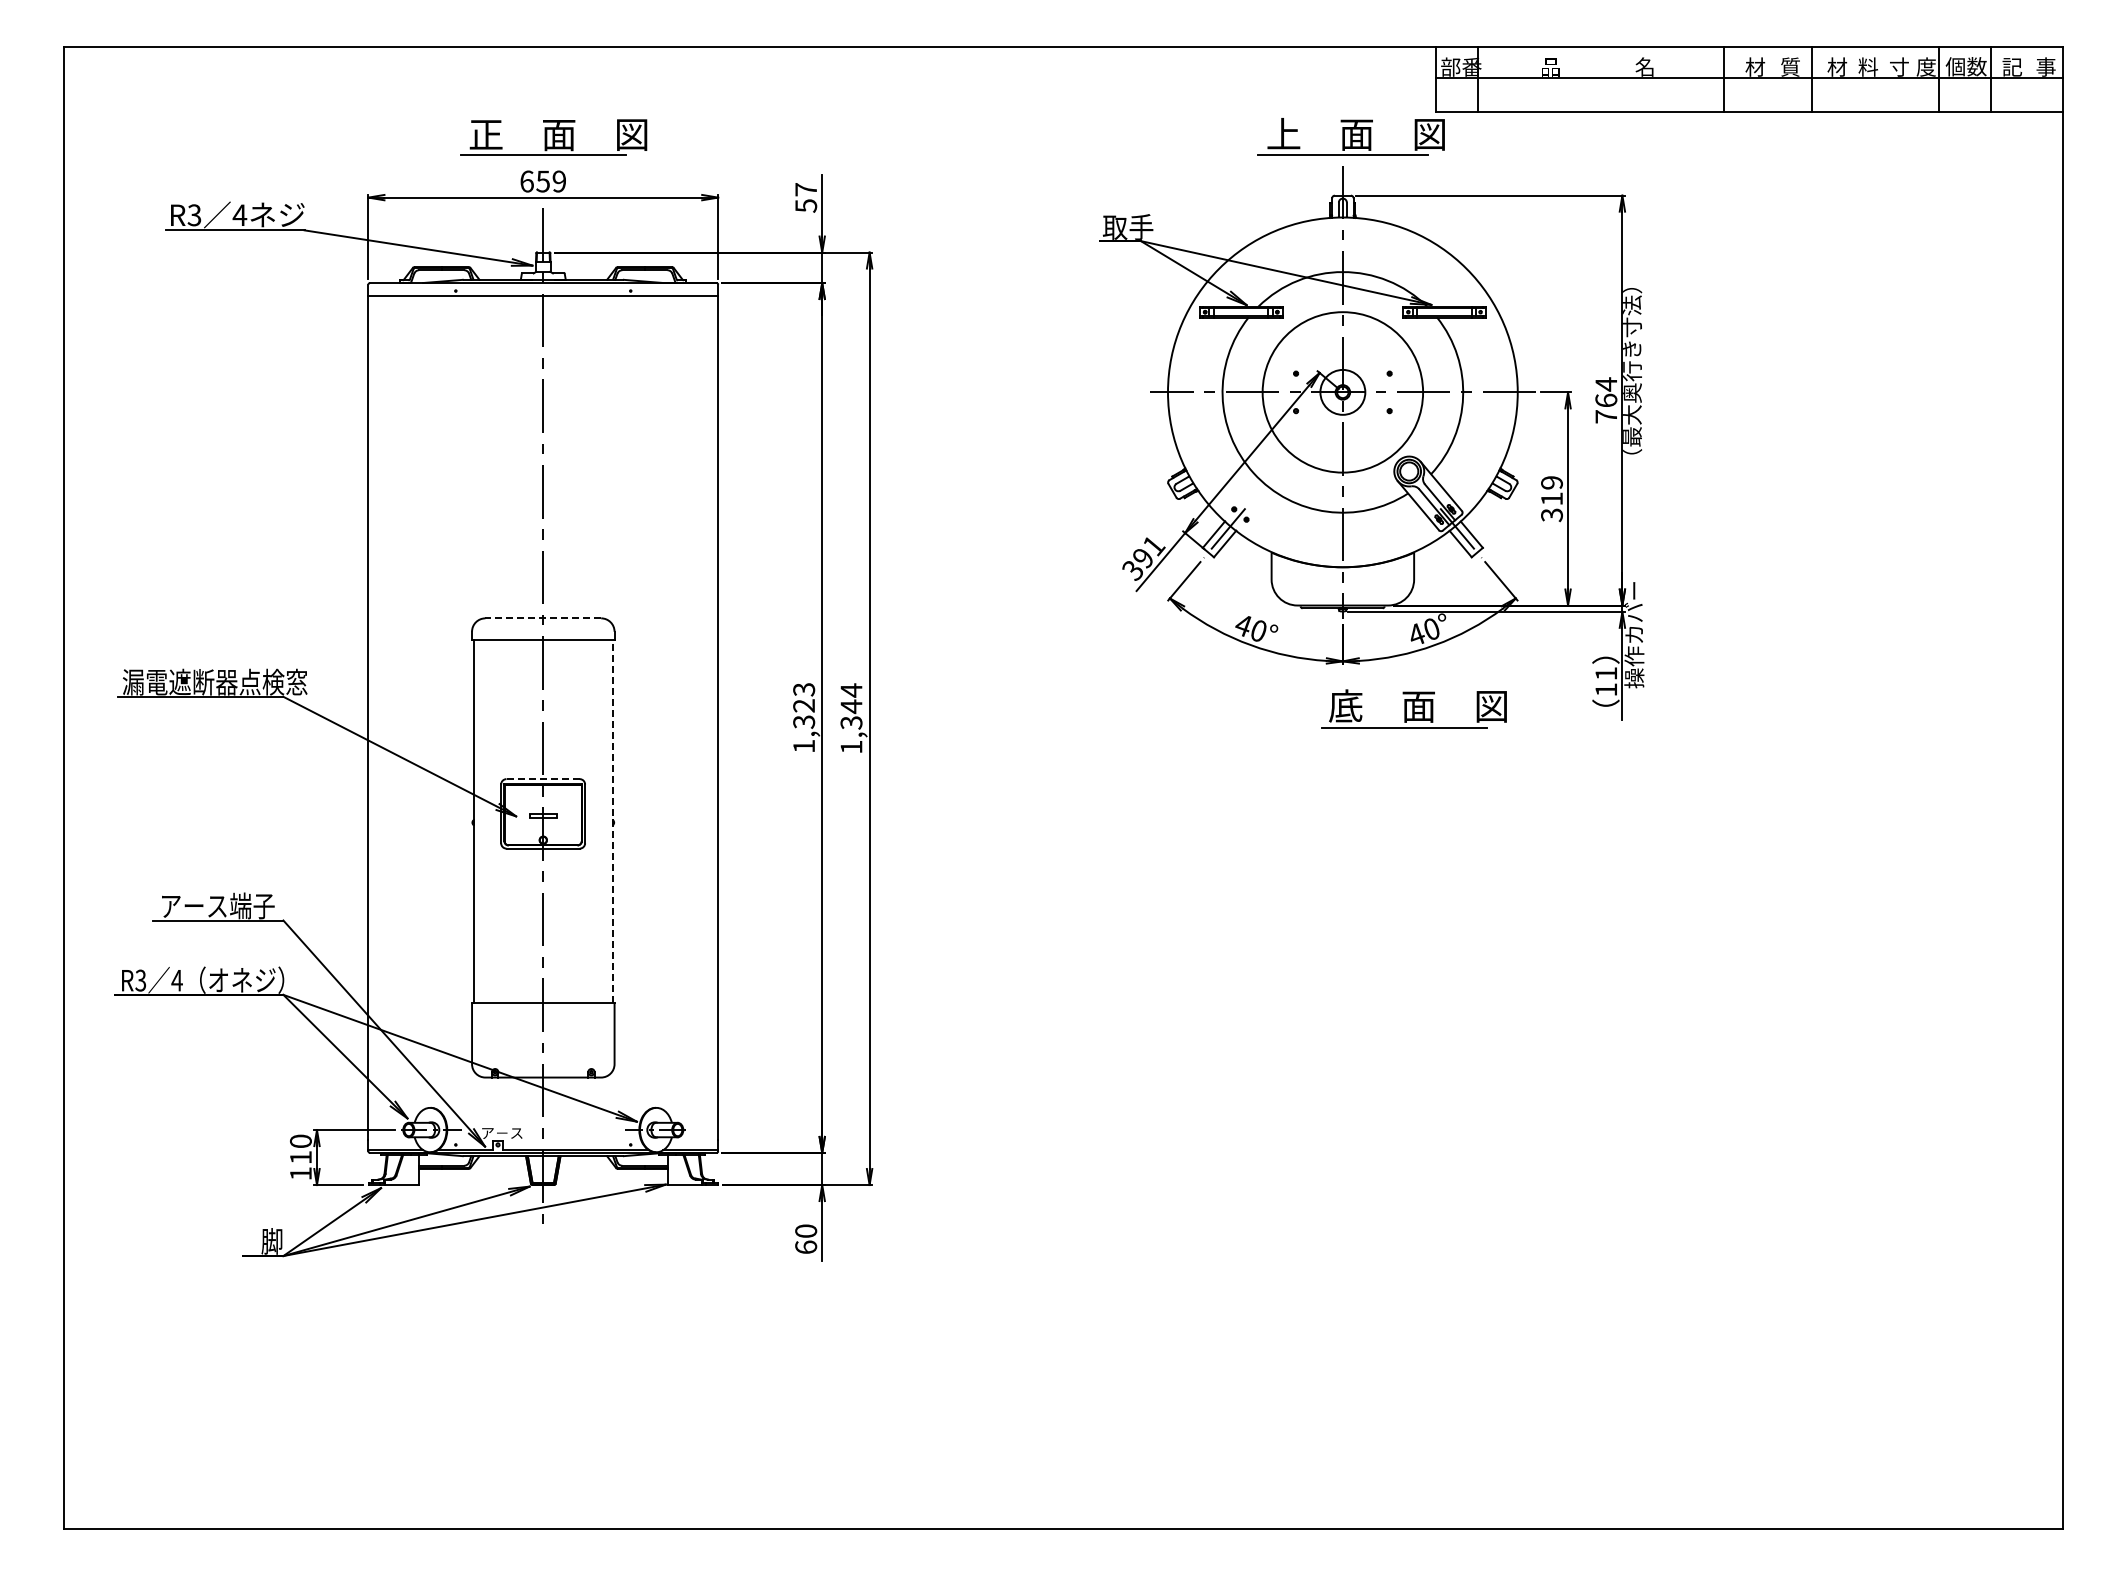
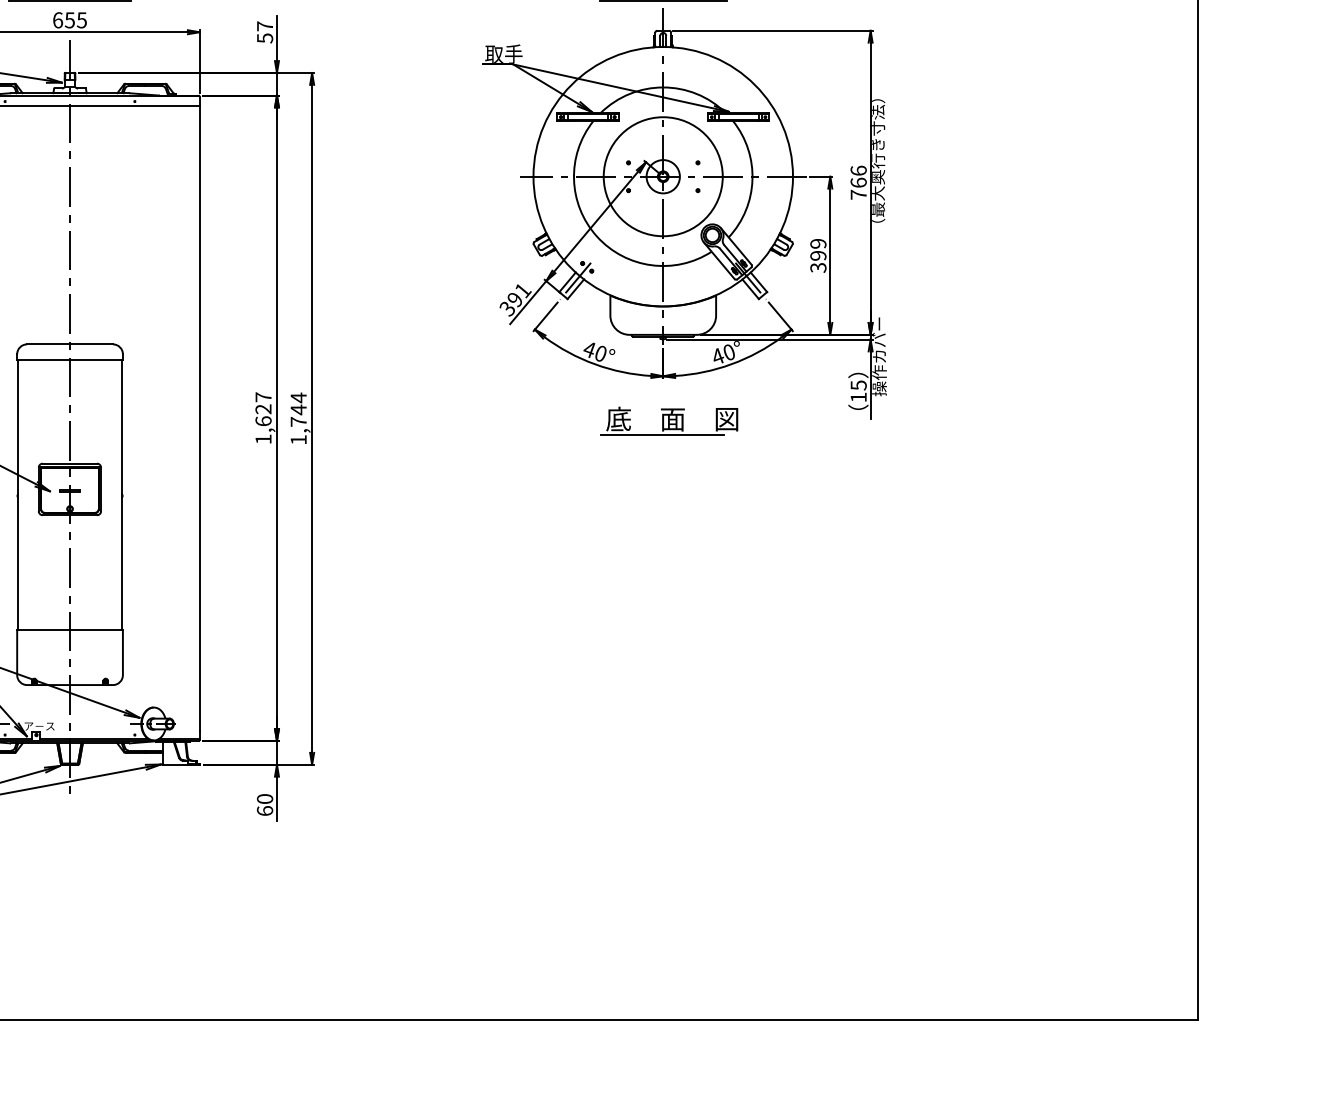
text: (558, 181) -> (81, 20), 659 -> 655
text: (1606, 384) -> (858, 170), 764 -> 766
text: (1551, 498) -> (818, 255), 319 -> 399
line: (543, 618) -> (70, 344), dashed -> solid
text: (1606, 673) -> (858, 385), 11 -> 15
text: (804, 705) -> (263, 409), 1,323 -> 1,627
part: (1413, 708) -> (668, 420), moved
text: (851, 722) -> (298, 421), 1,344 -> 1,744
line: (543, 779) -> (70, 463), dashed -> solid
line: (612, 820) -> (121, 494), dashed -> solid

